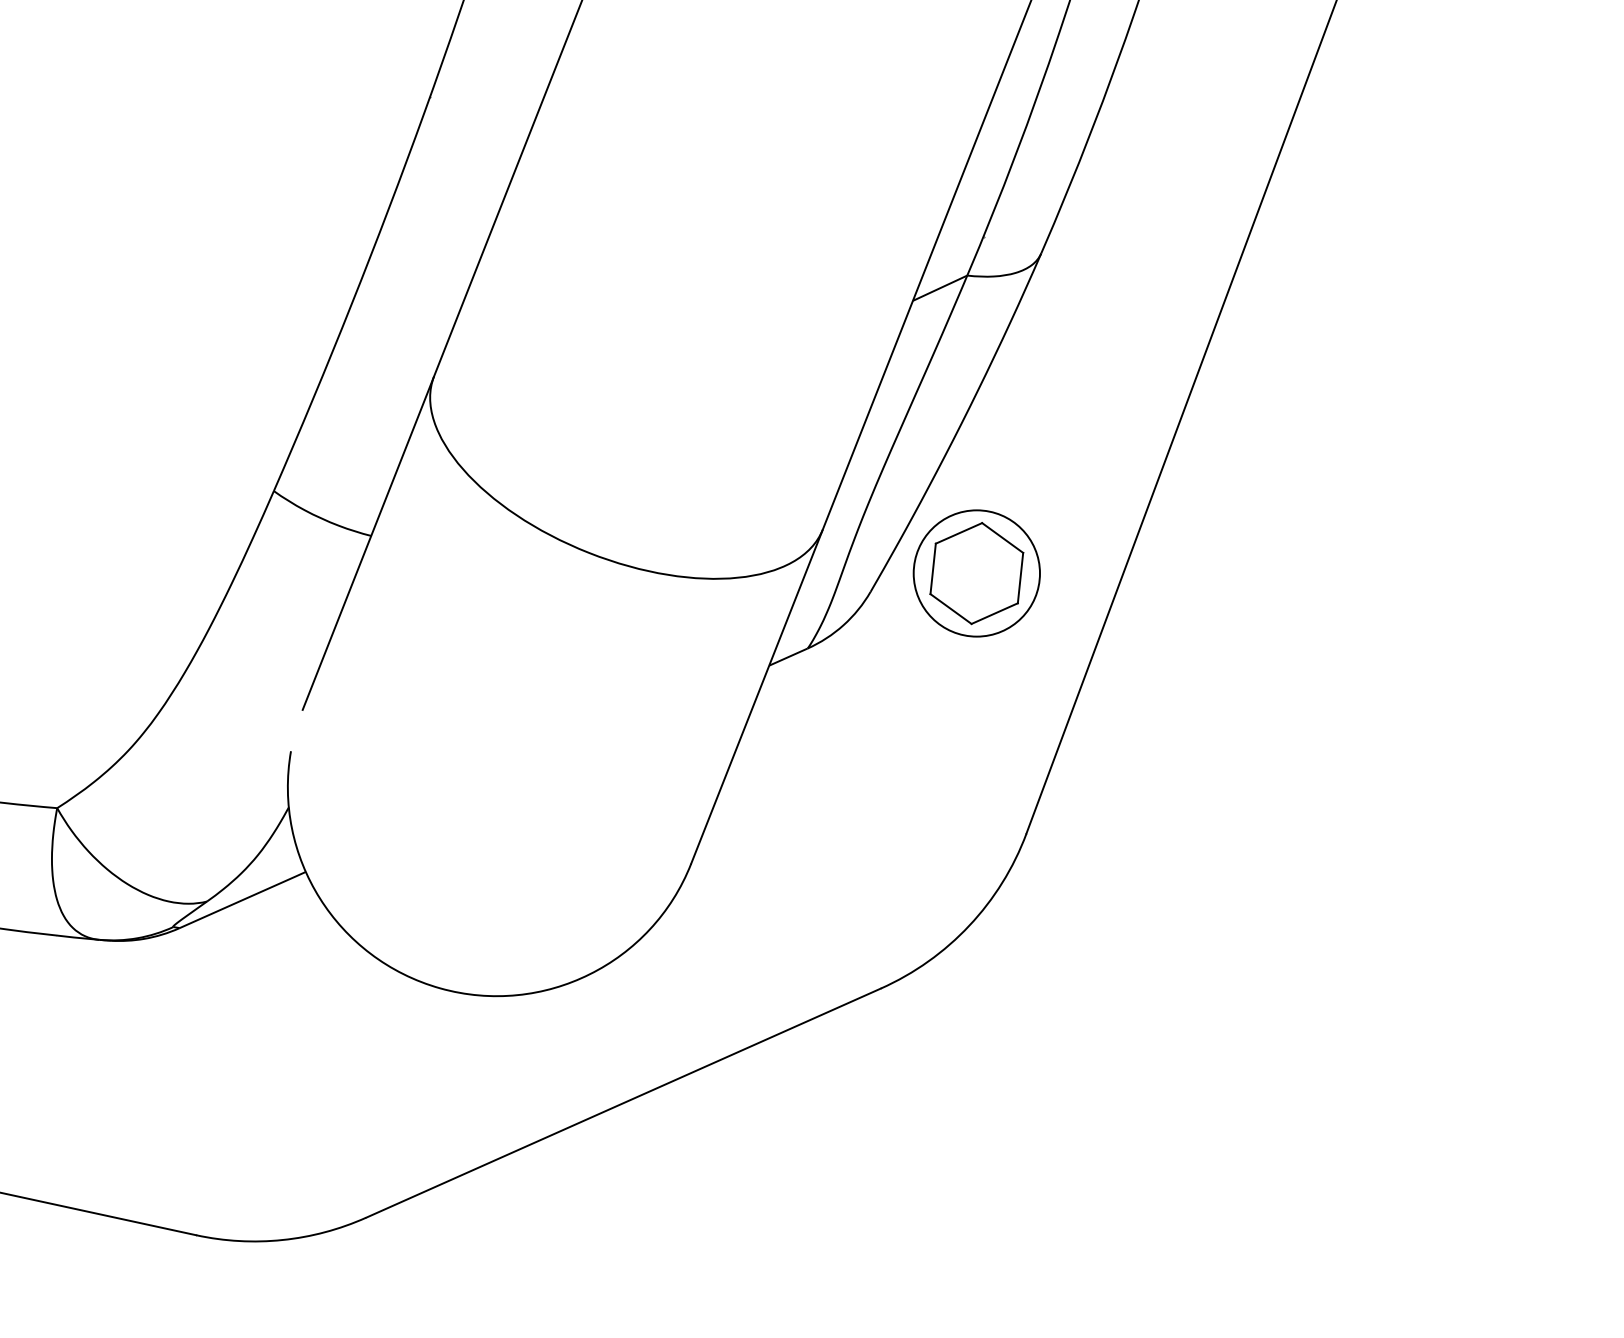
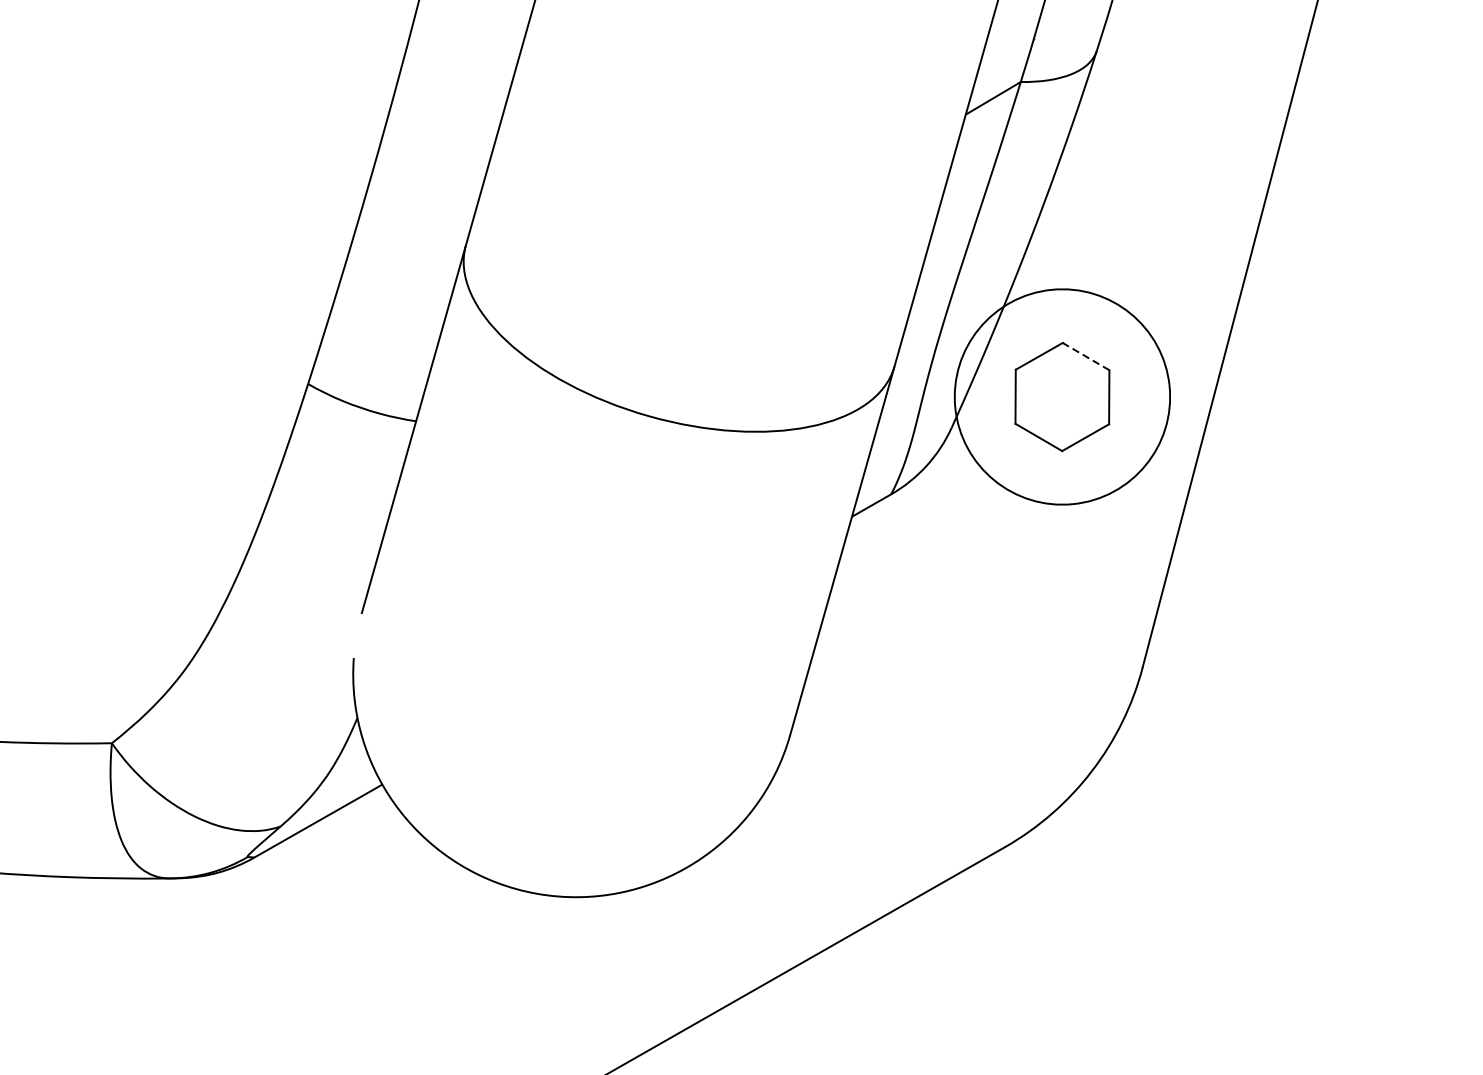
line: (1002, 537) -> (1085, 356), solid -> dashed
circle: (976, 573) -> (1062, 397), size x1.6

